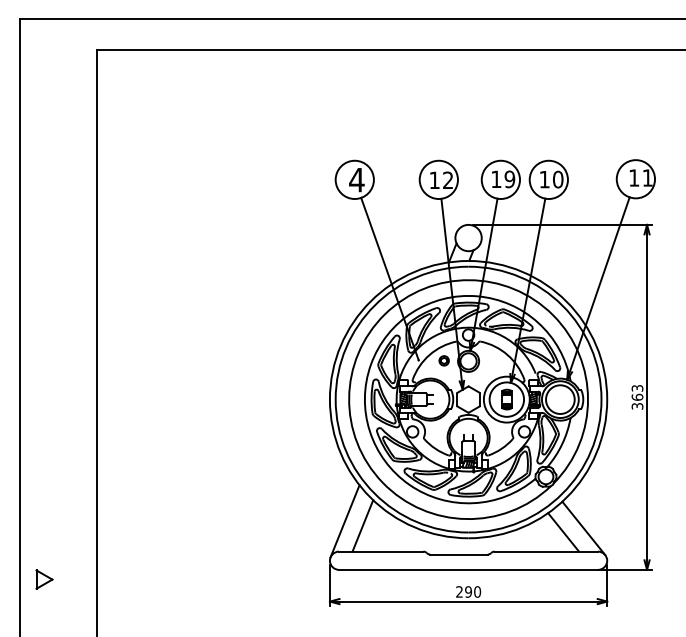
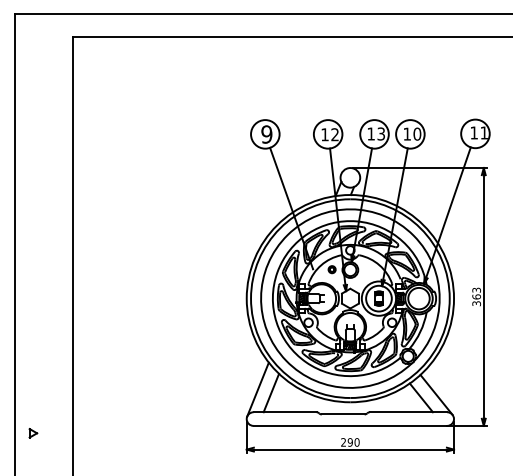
text: (510, 178) -> (381, 133), 19 -> 13
text: (356, 180) -> (266, 134), 4 -> 9
part: (44, 580) -> (33, 433), size x0.62

